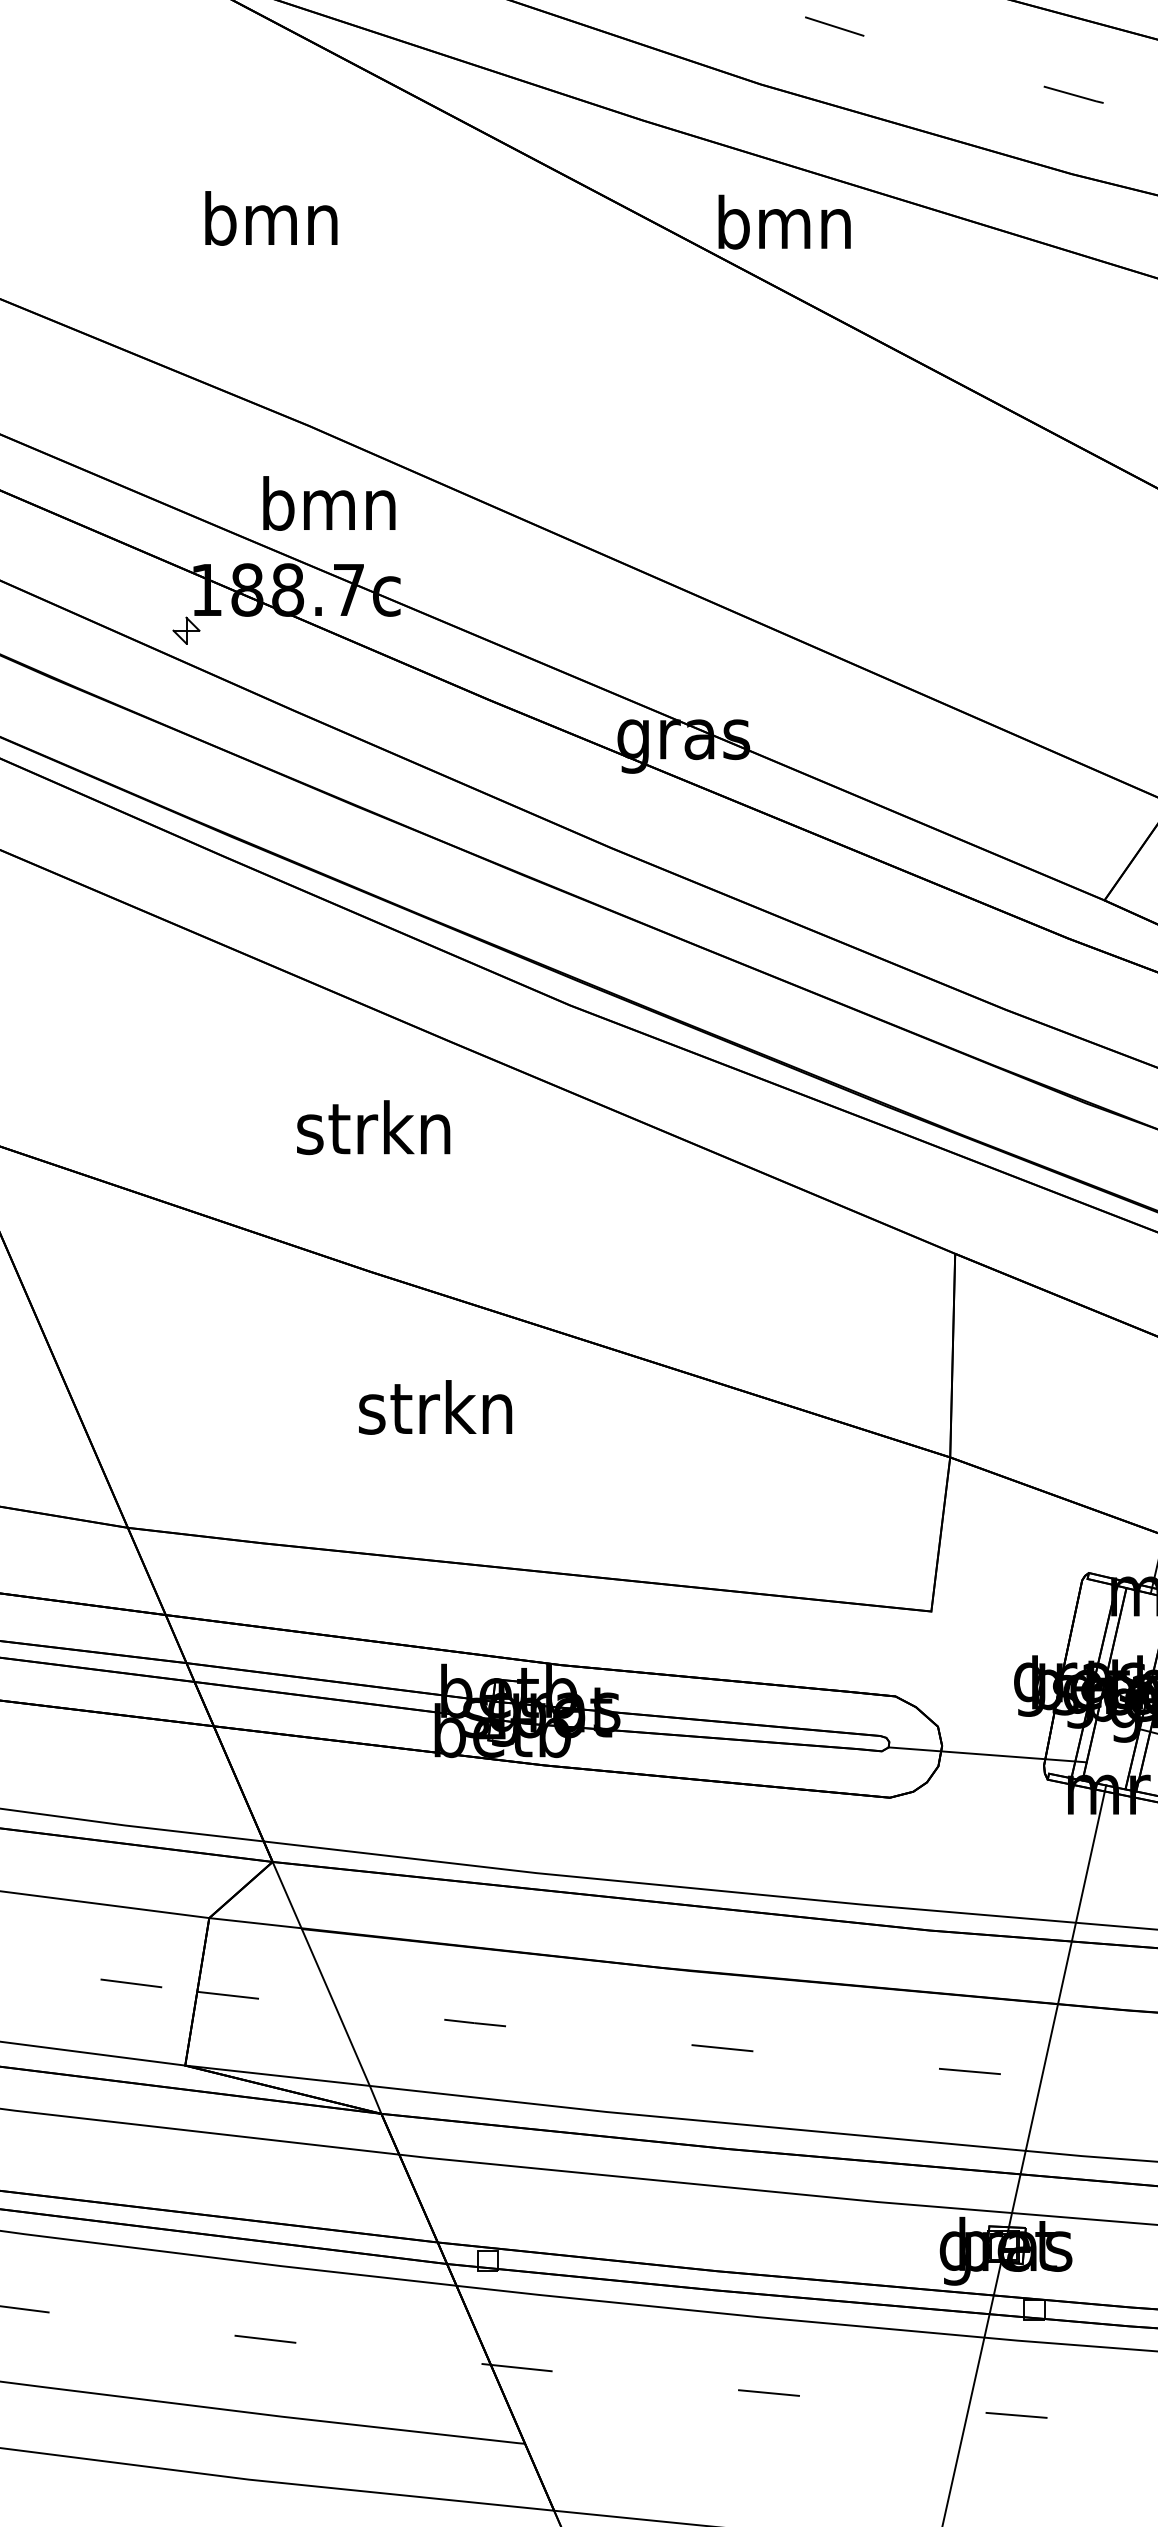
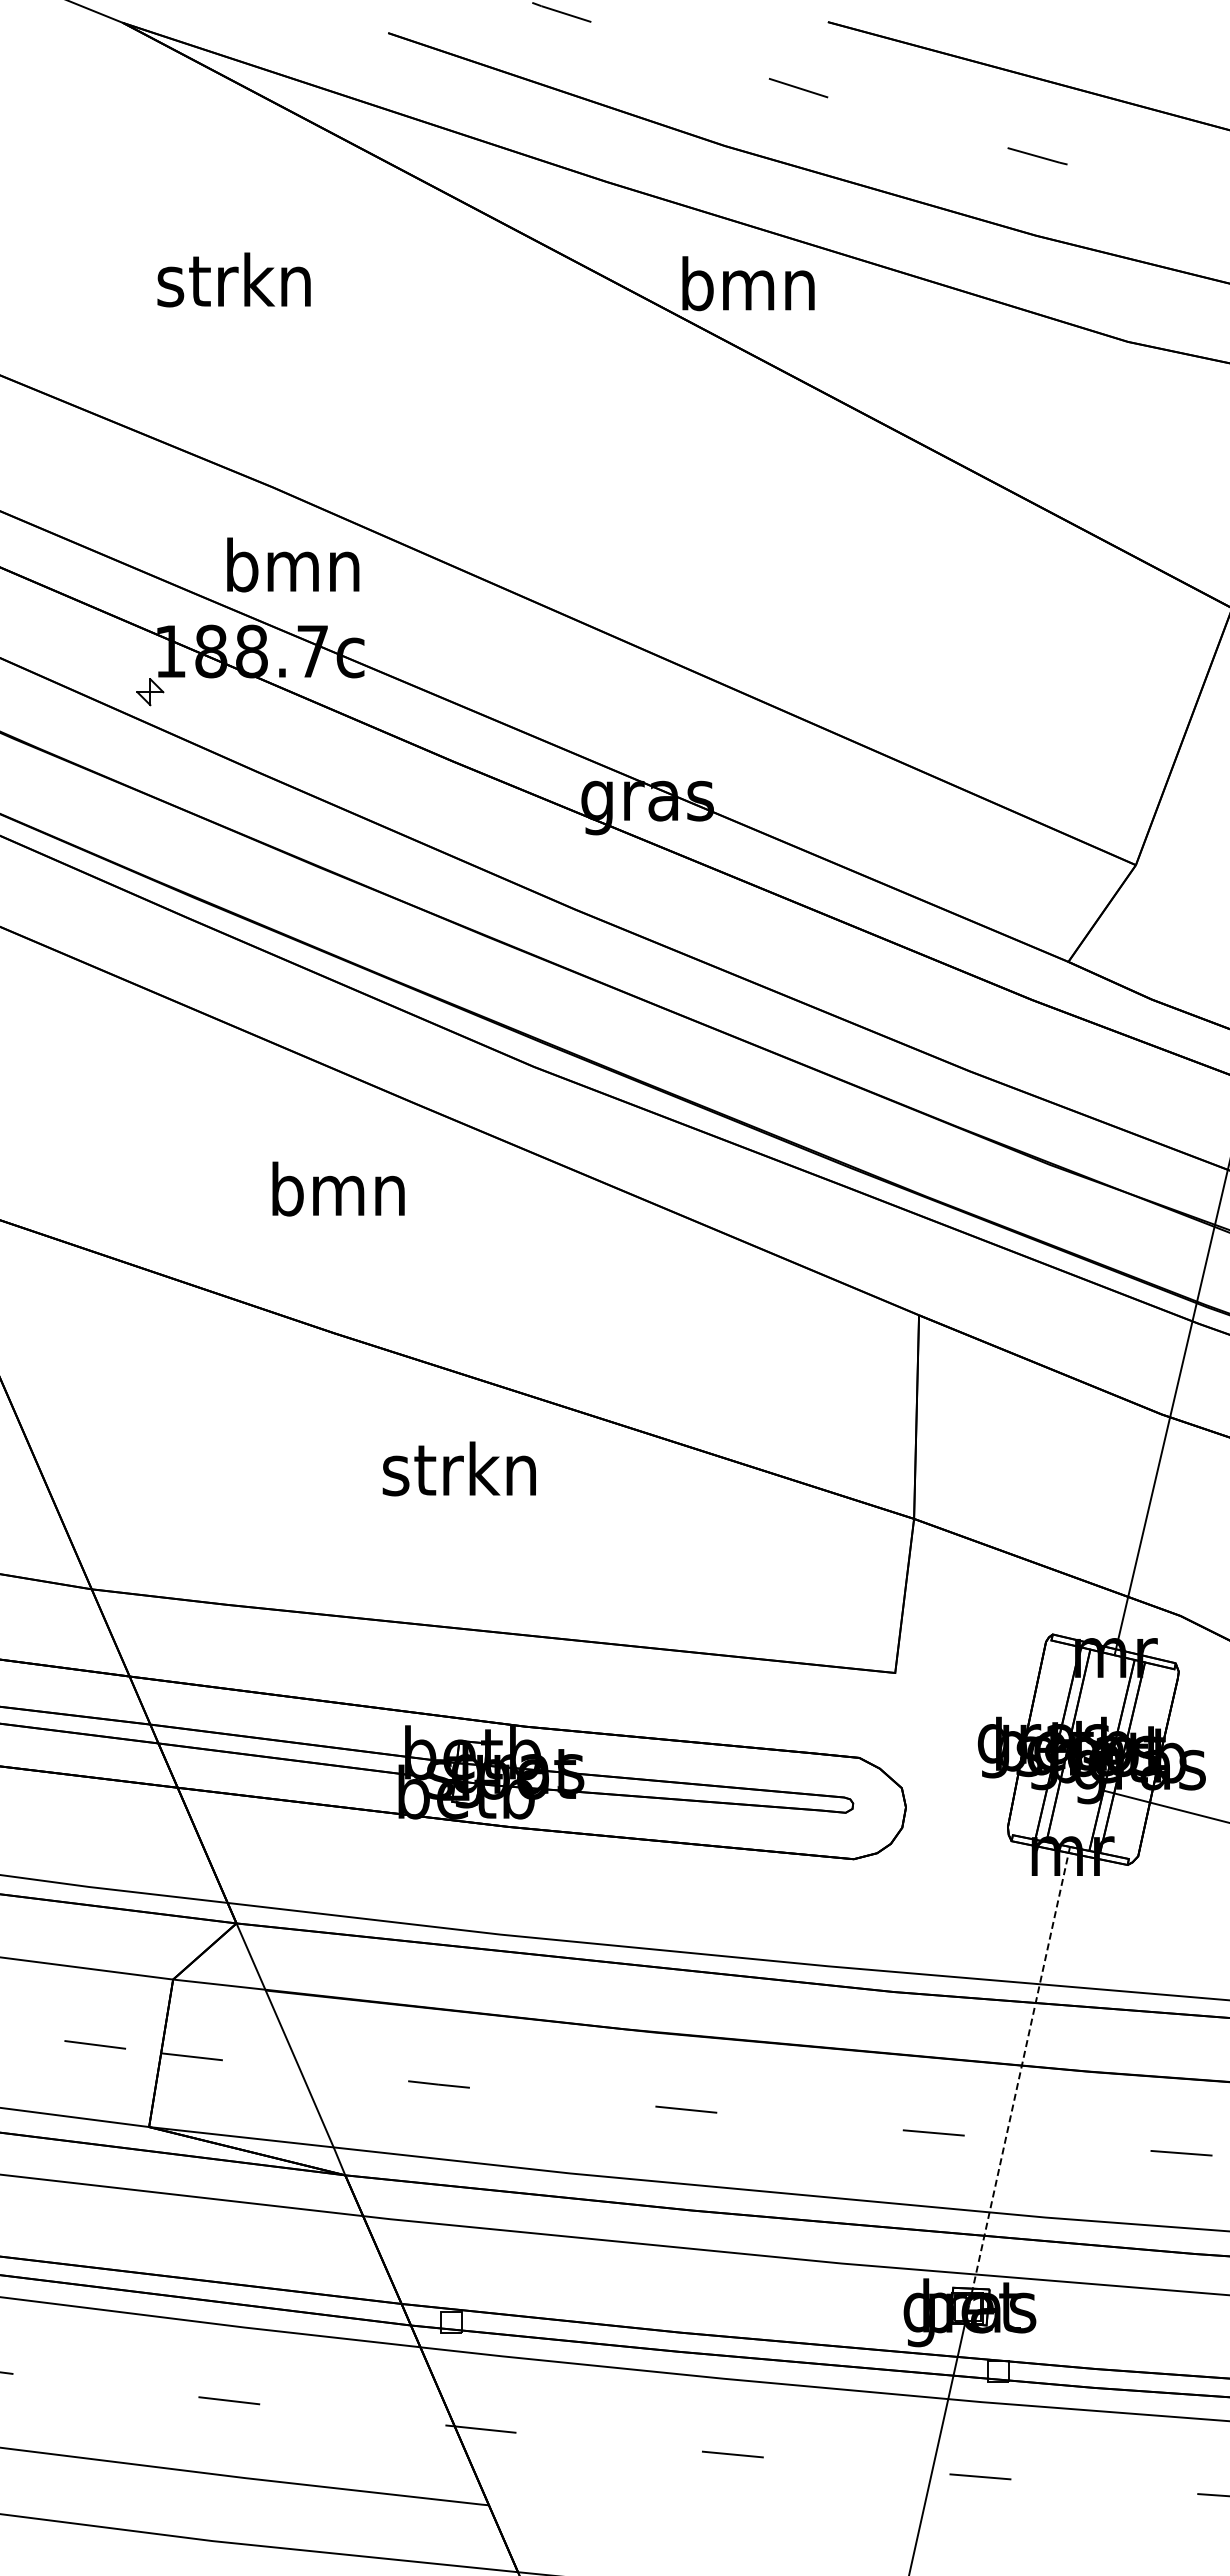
text: (269, 218) -> (233, 279), bmn -> strkn
text: (373, 1127) -> (337, 1188), strkn -> bmn
text: (434, 1407) -> (458, 1468), moved
line: (987, 1754) -> (951, 1815), removed
line: (1055, 2015) -> (1019, 2076), solid -> dashed

